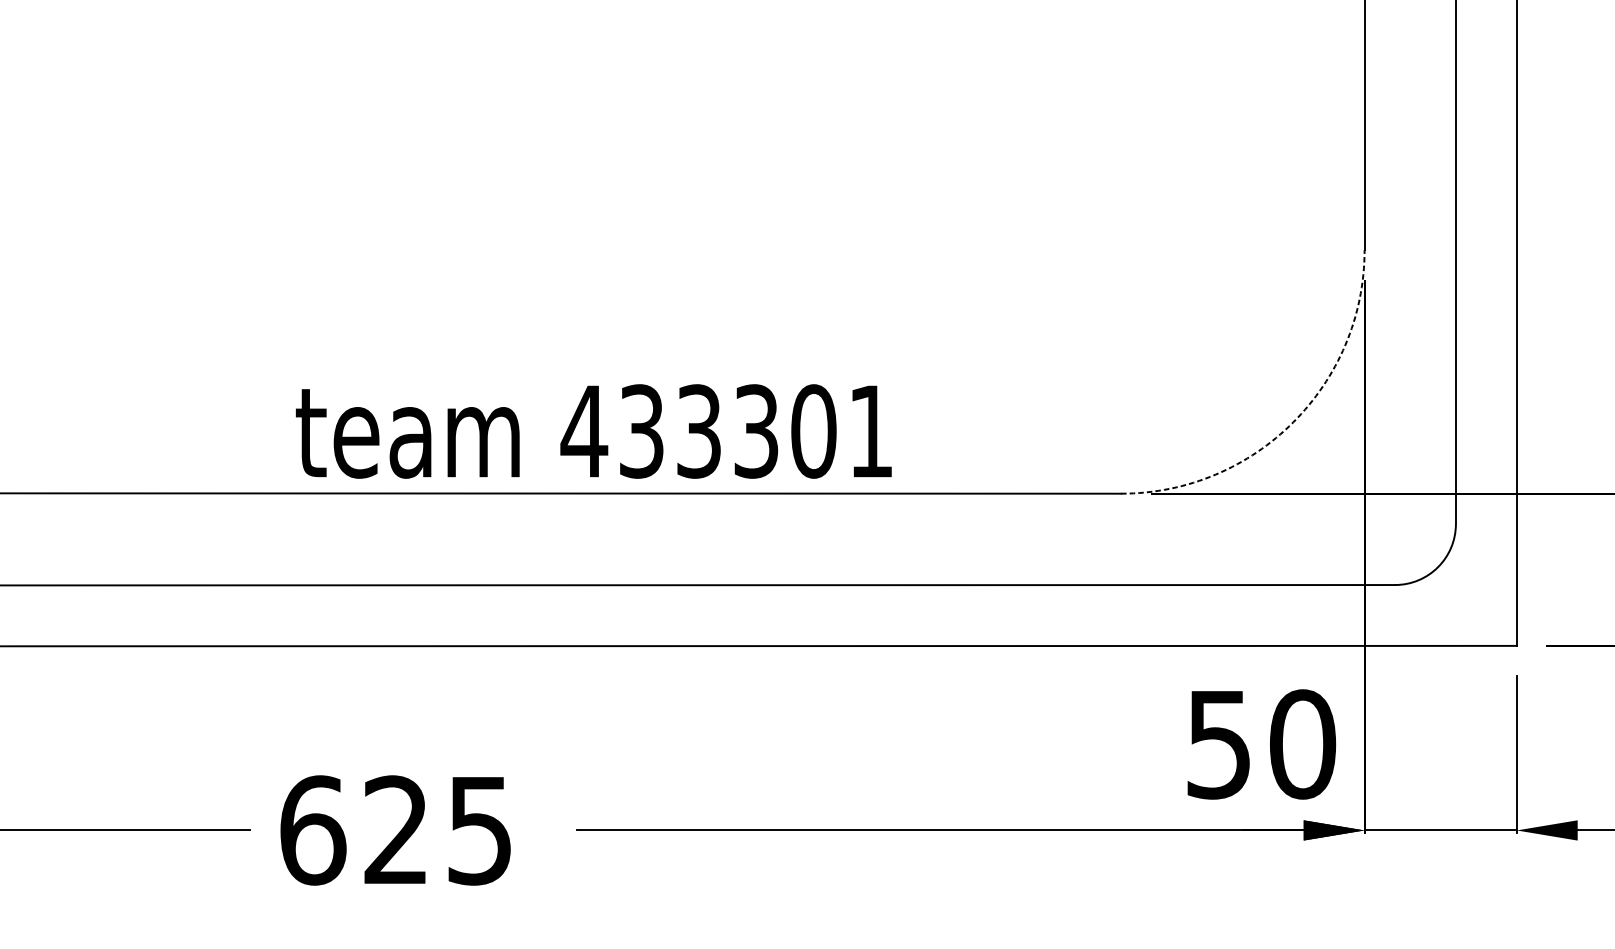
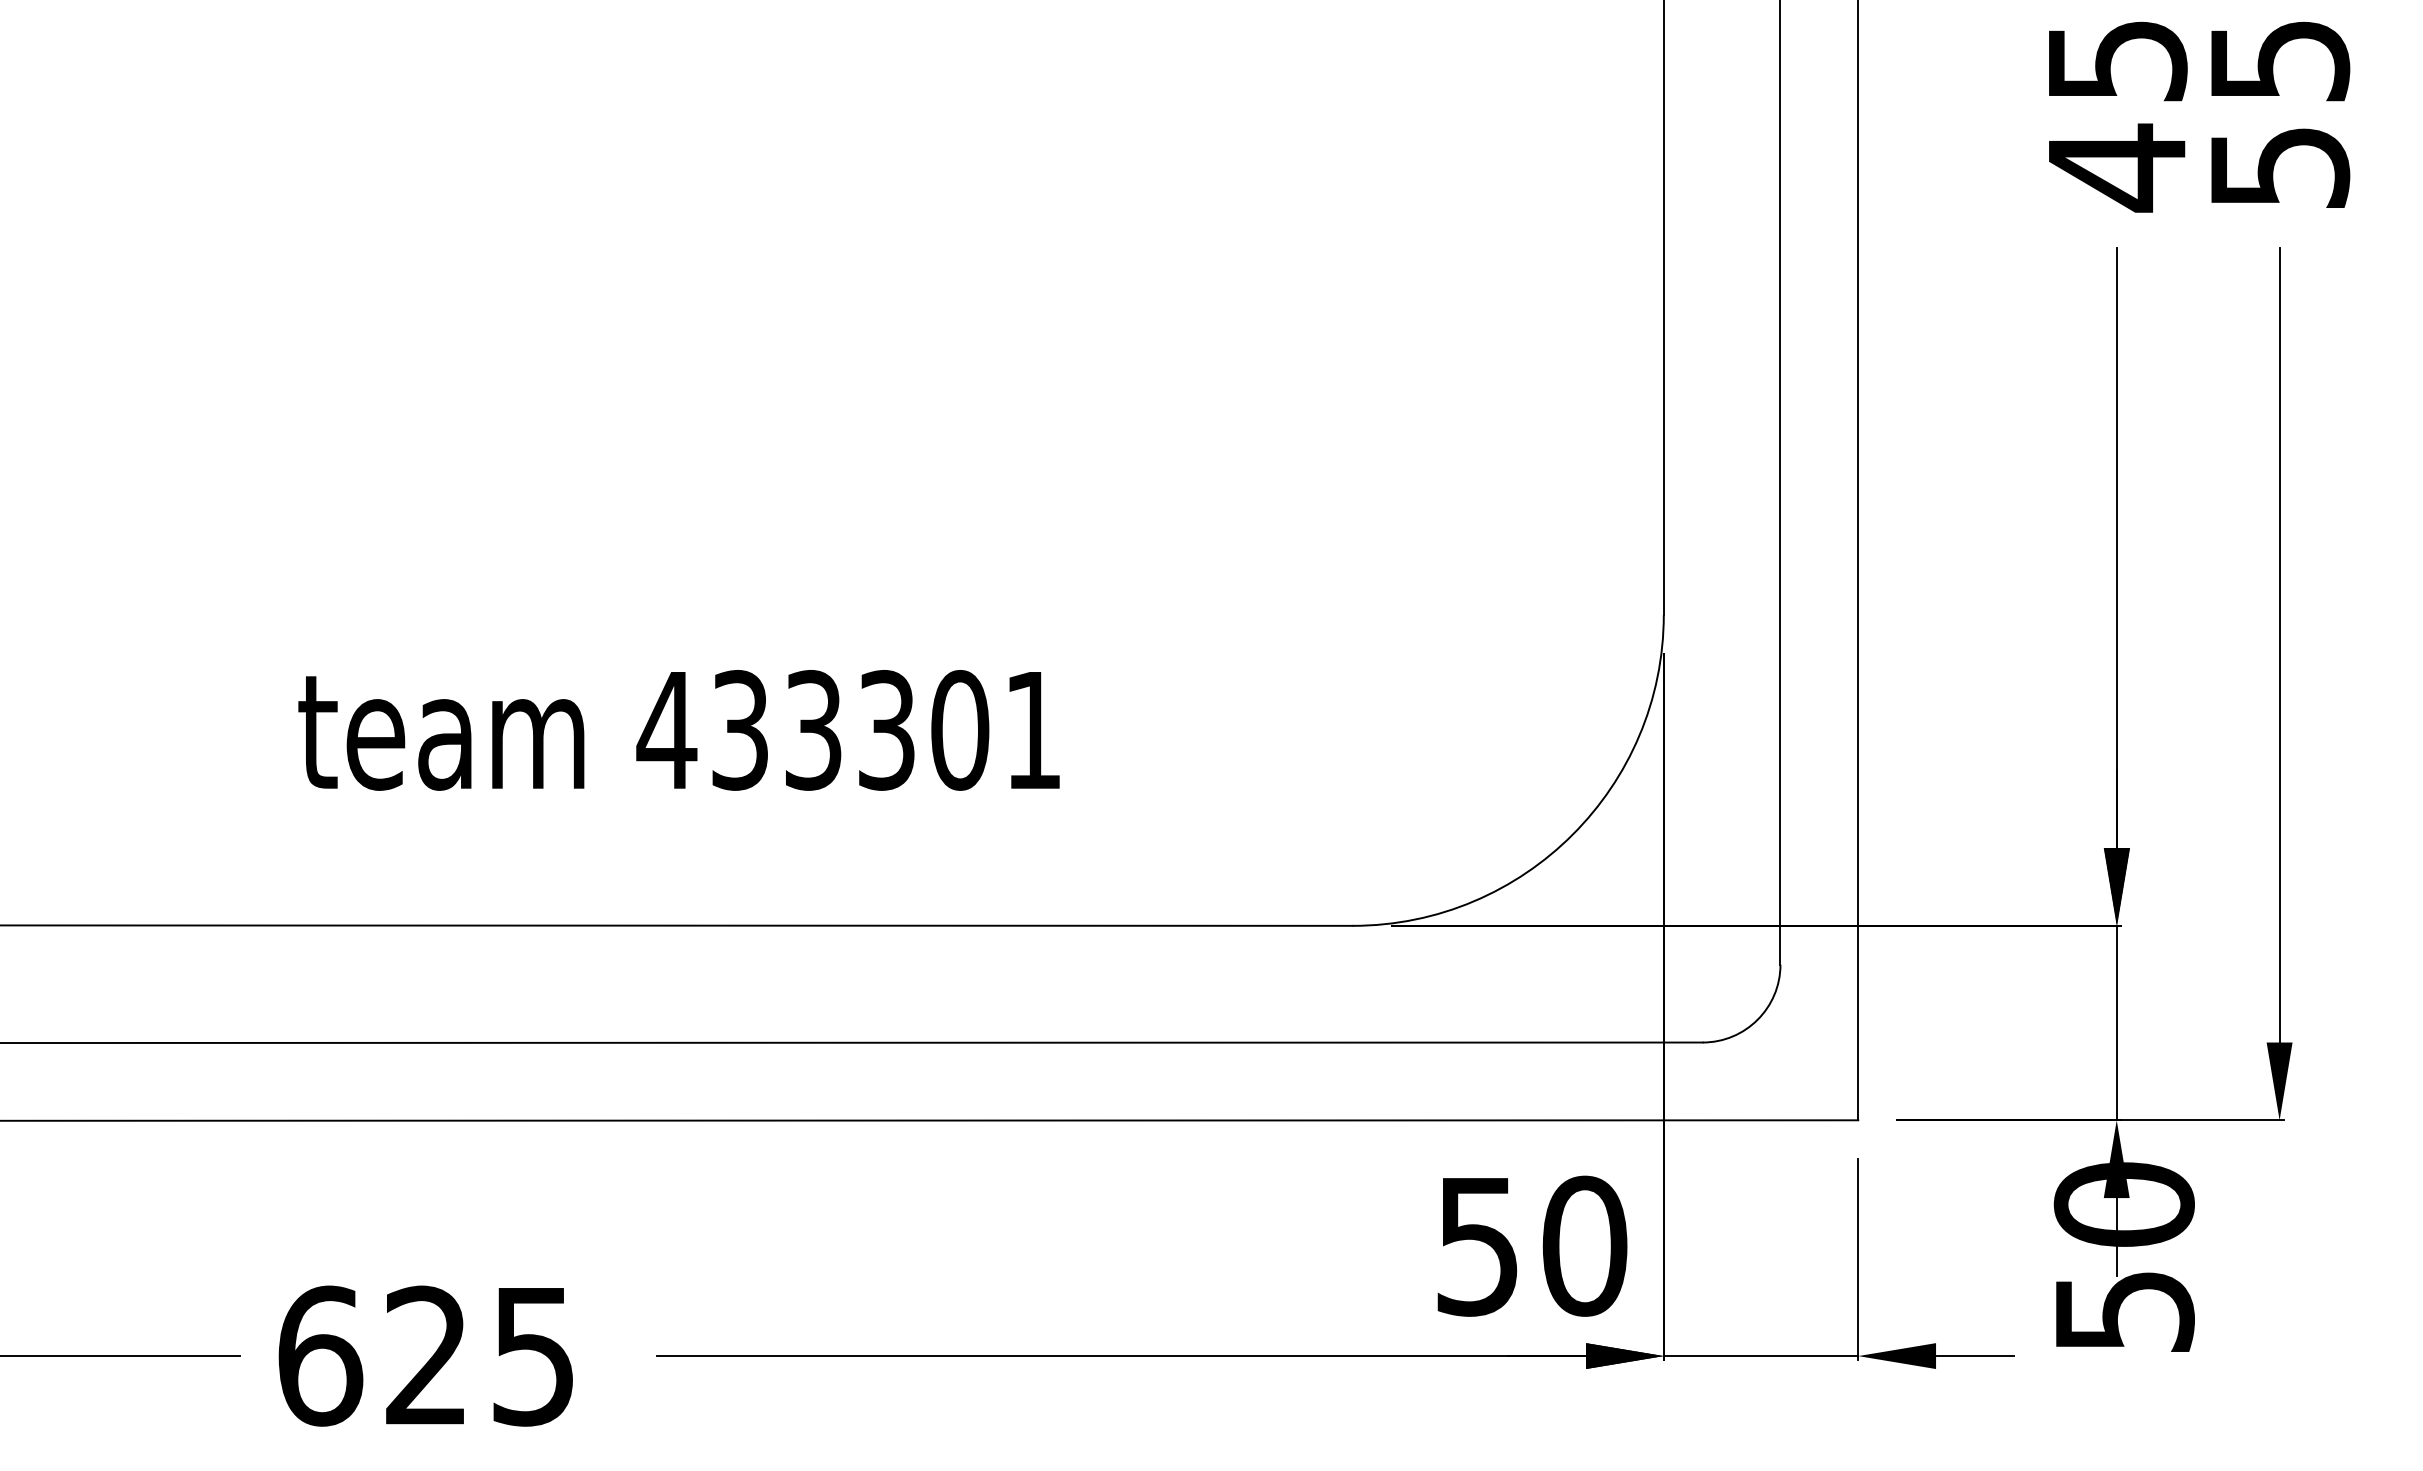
arc: (1293, 422) -> (1572, 834), dashed -> solid
text: (593, 431) -> (678, 730), moved

